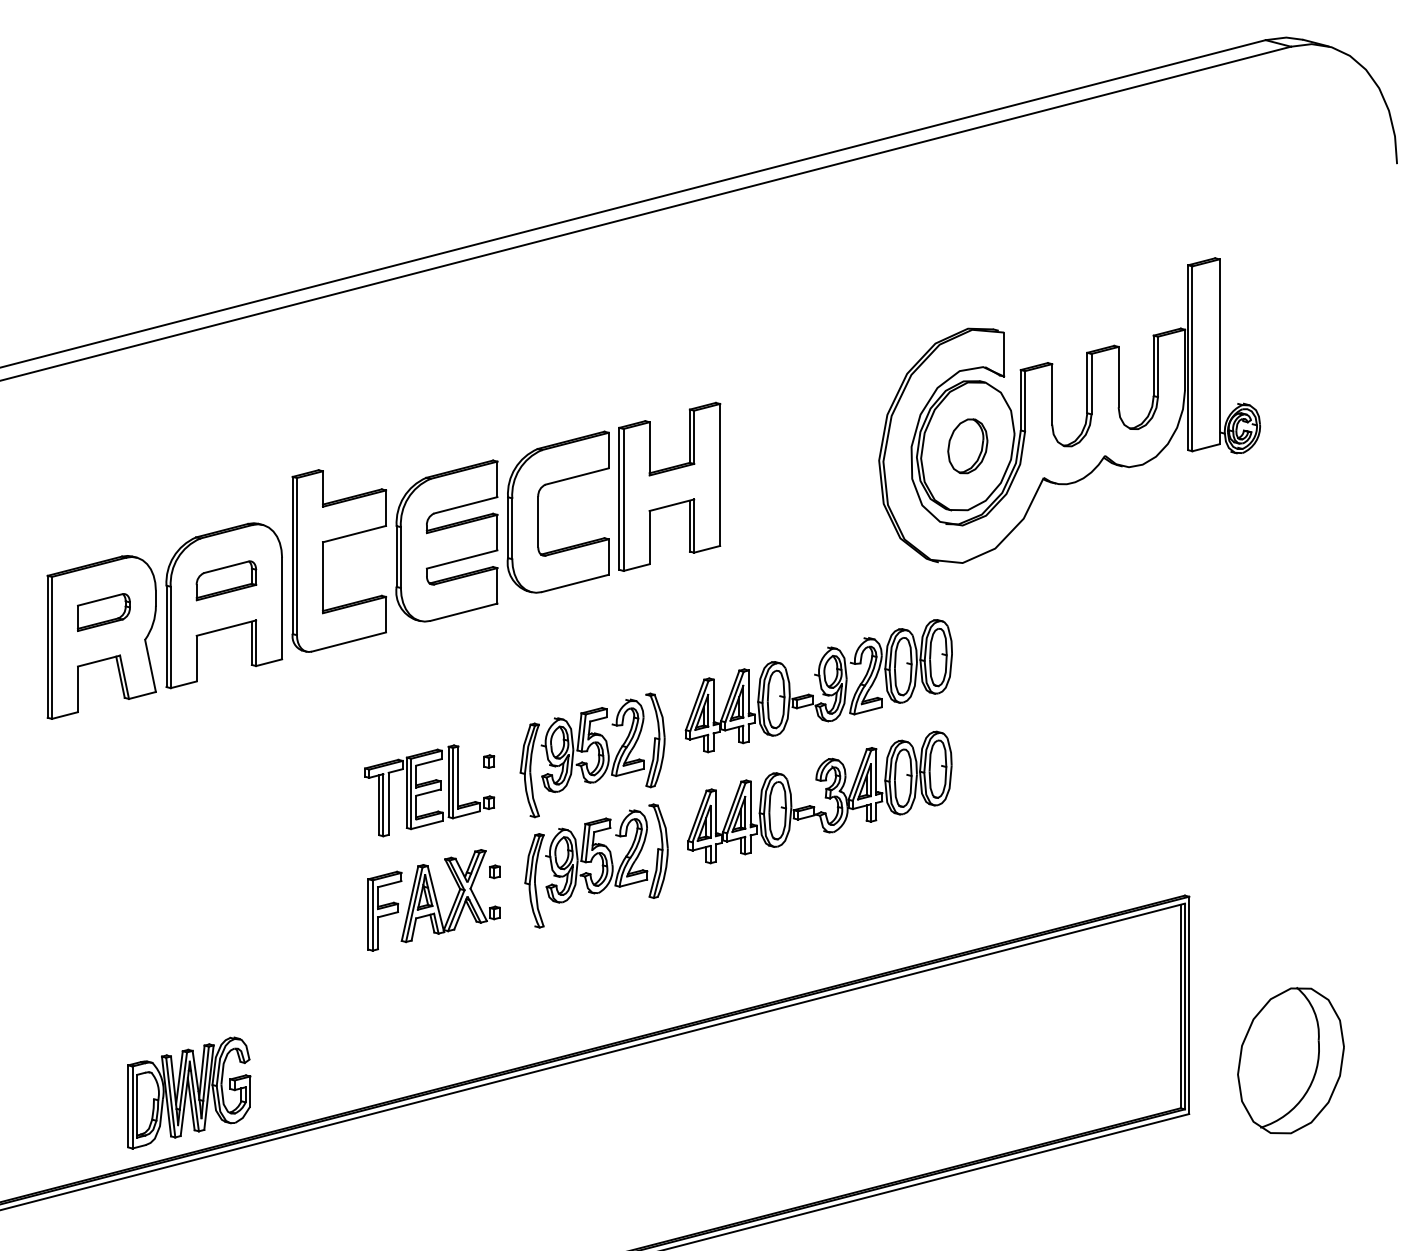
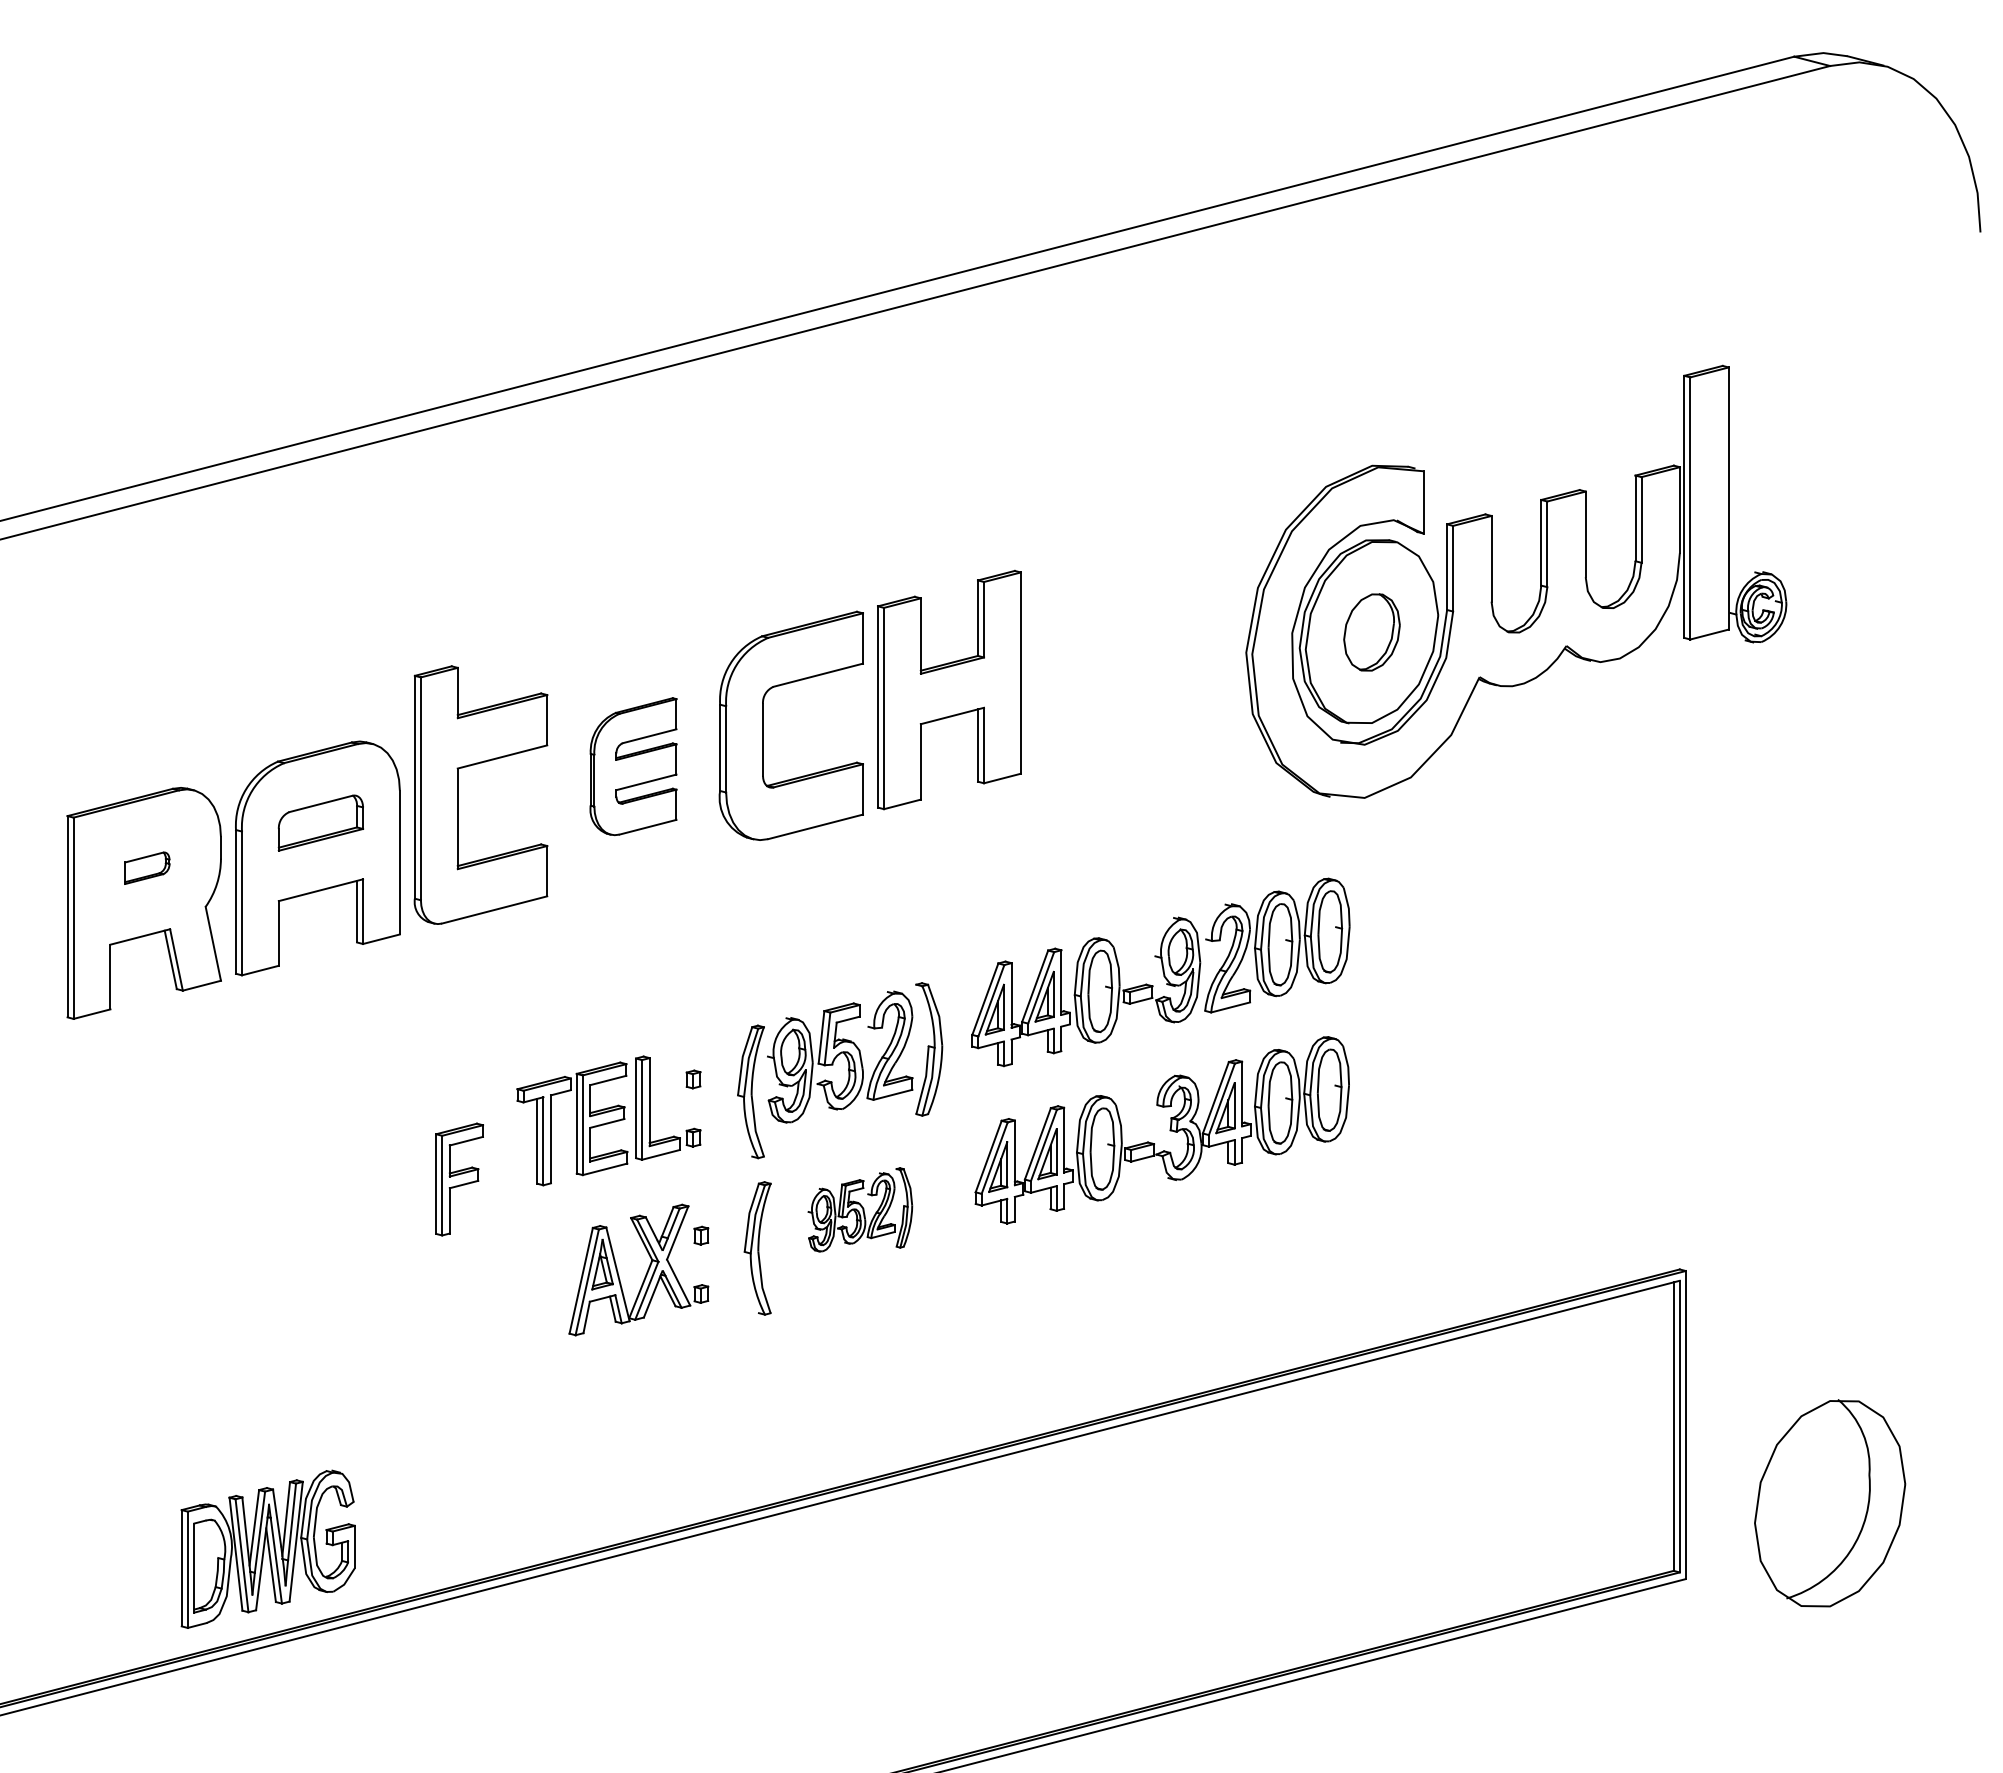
part: (446, 540) -> (633, 766), size x0.6
part: (104, 612) -> (147, 868), size x0.6
part: (607, 853) -> (860, 1209), size x0.6
part: (384, 911) -> (459, 1179), moved

